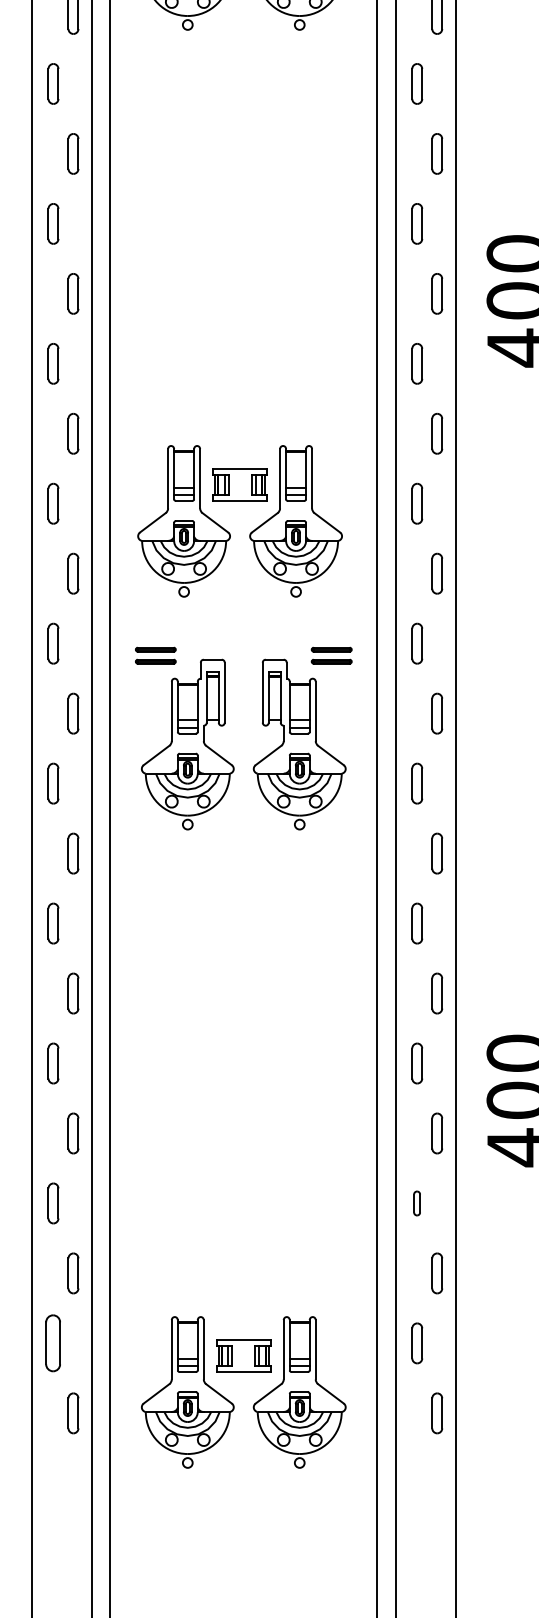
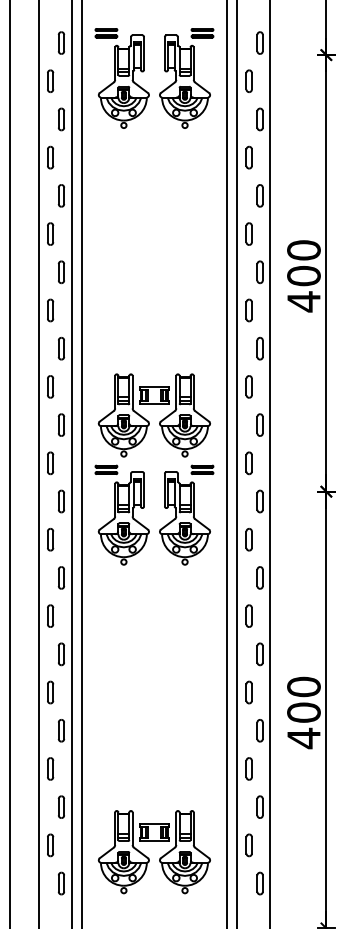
part: (229, 530) -> (148, 420), moved
part: (415, 1202) -> (248, 768), size x1.67
part: (53, 1343) -> (50, 845), size x0.71
part: (232, 1402) -> (148, 857), moved

